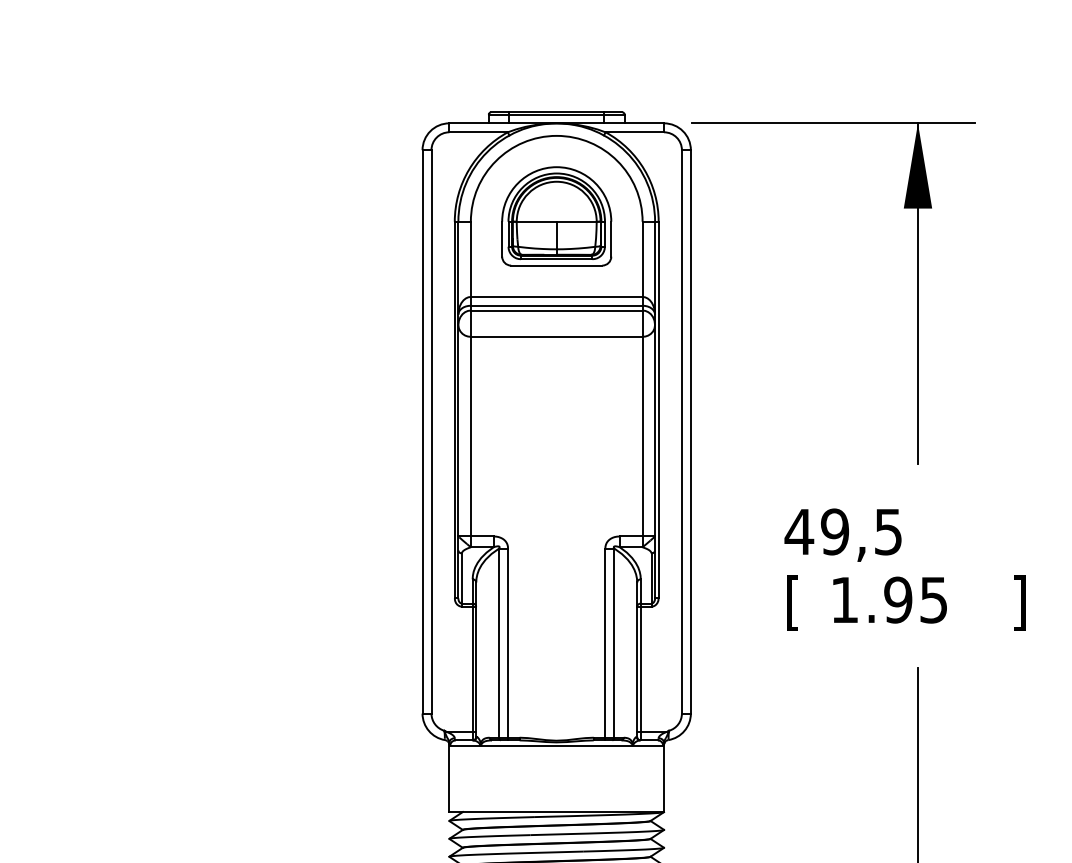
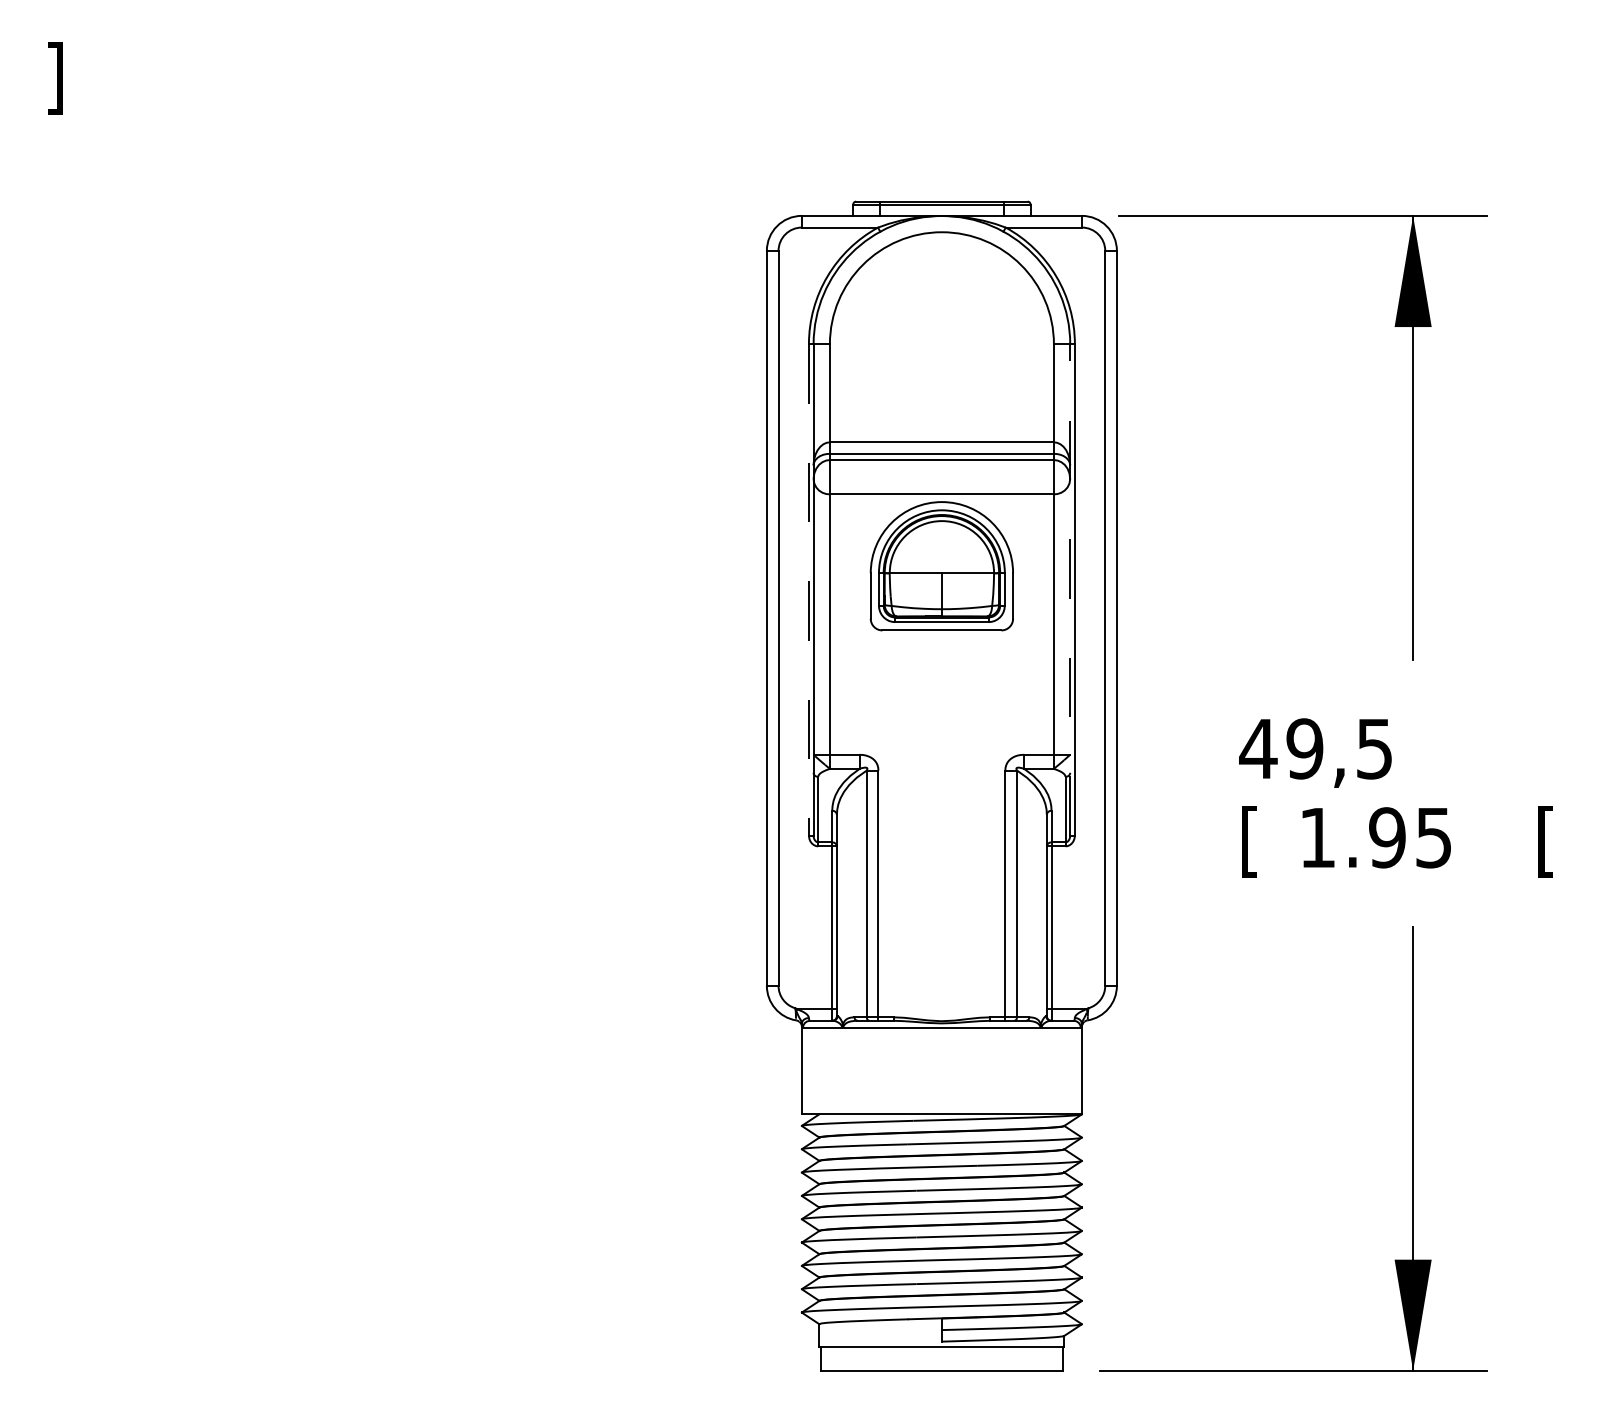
part: (556, 216) -> (941, 566), moved
line: (454, 409) -> (808, 589), solid -> dashed
line: (655, 409) -> (1070, 589), solid -> dashed
text: (1019, 602) -> (1545, 841), ] -> [

